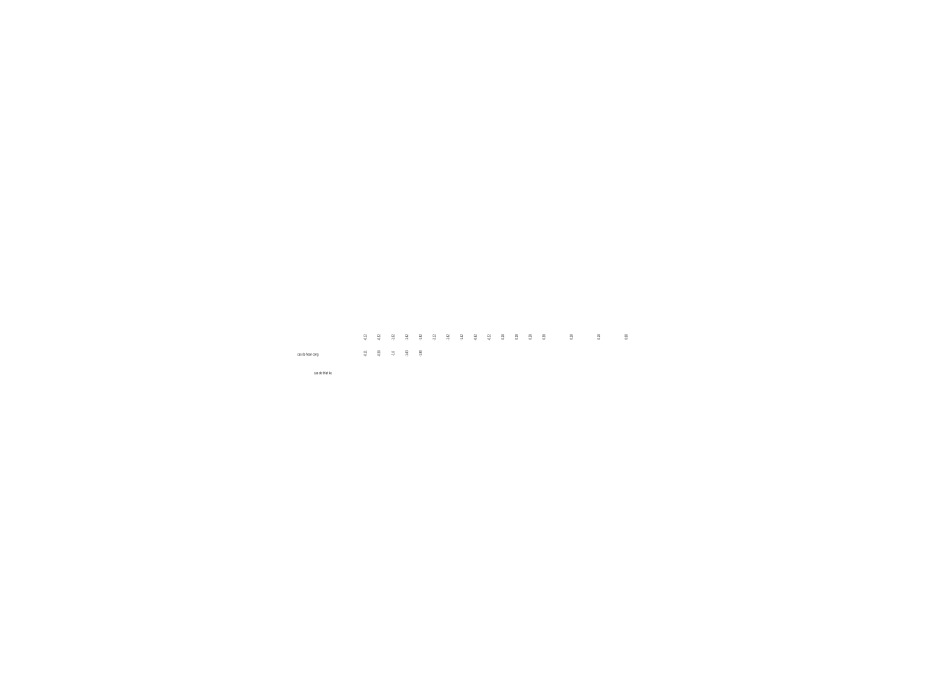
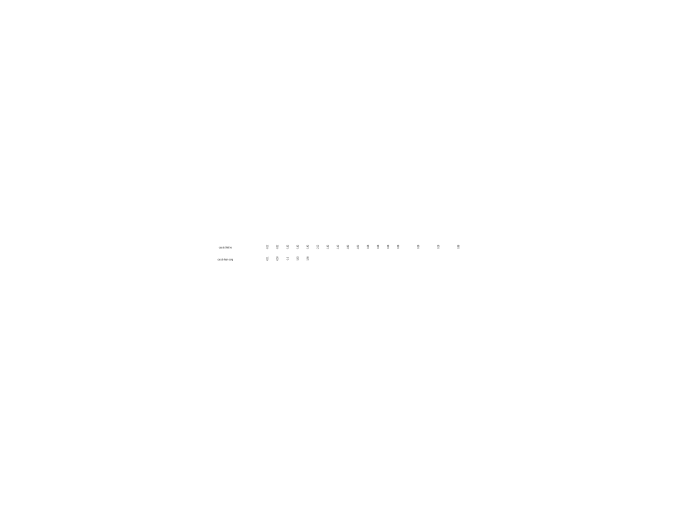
text: (322, 372) -> (224, 247), moved

